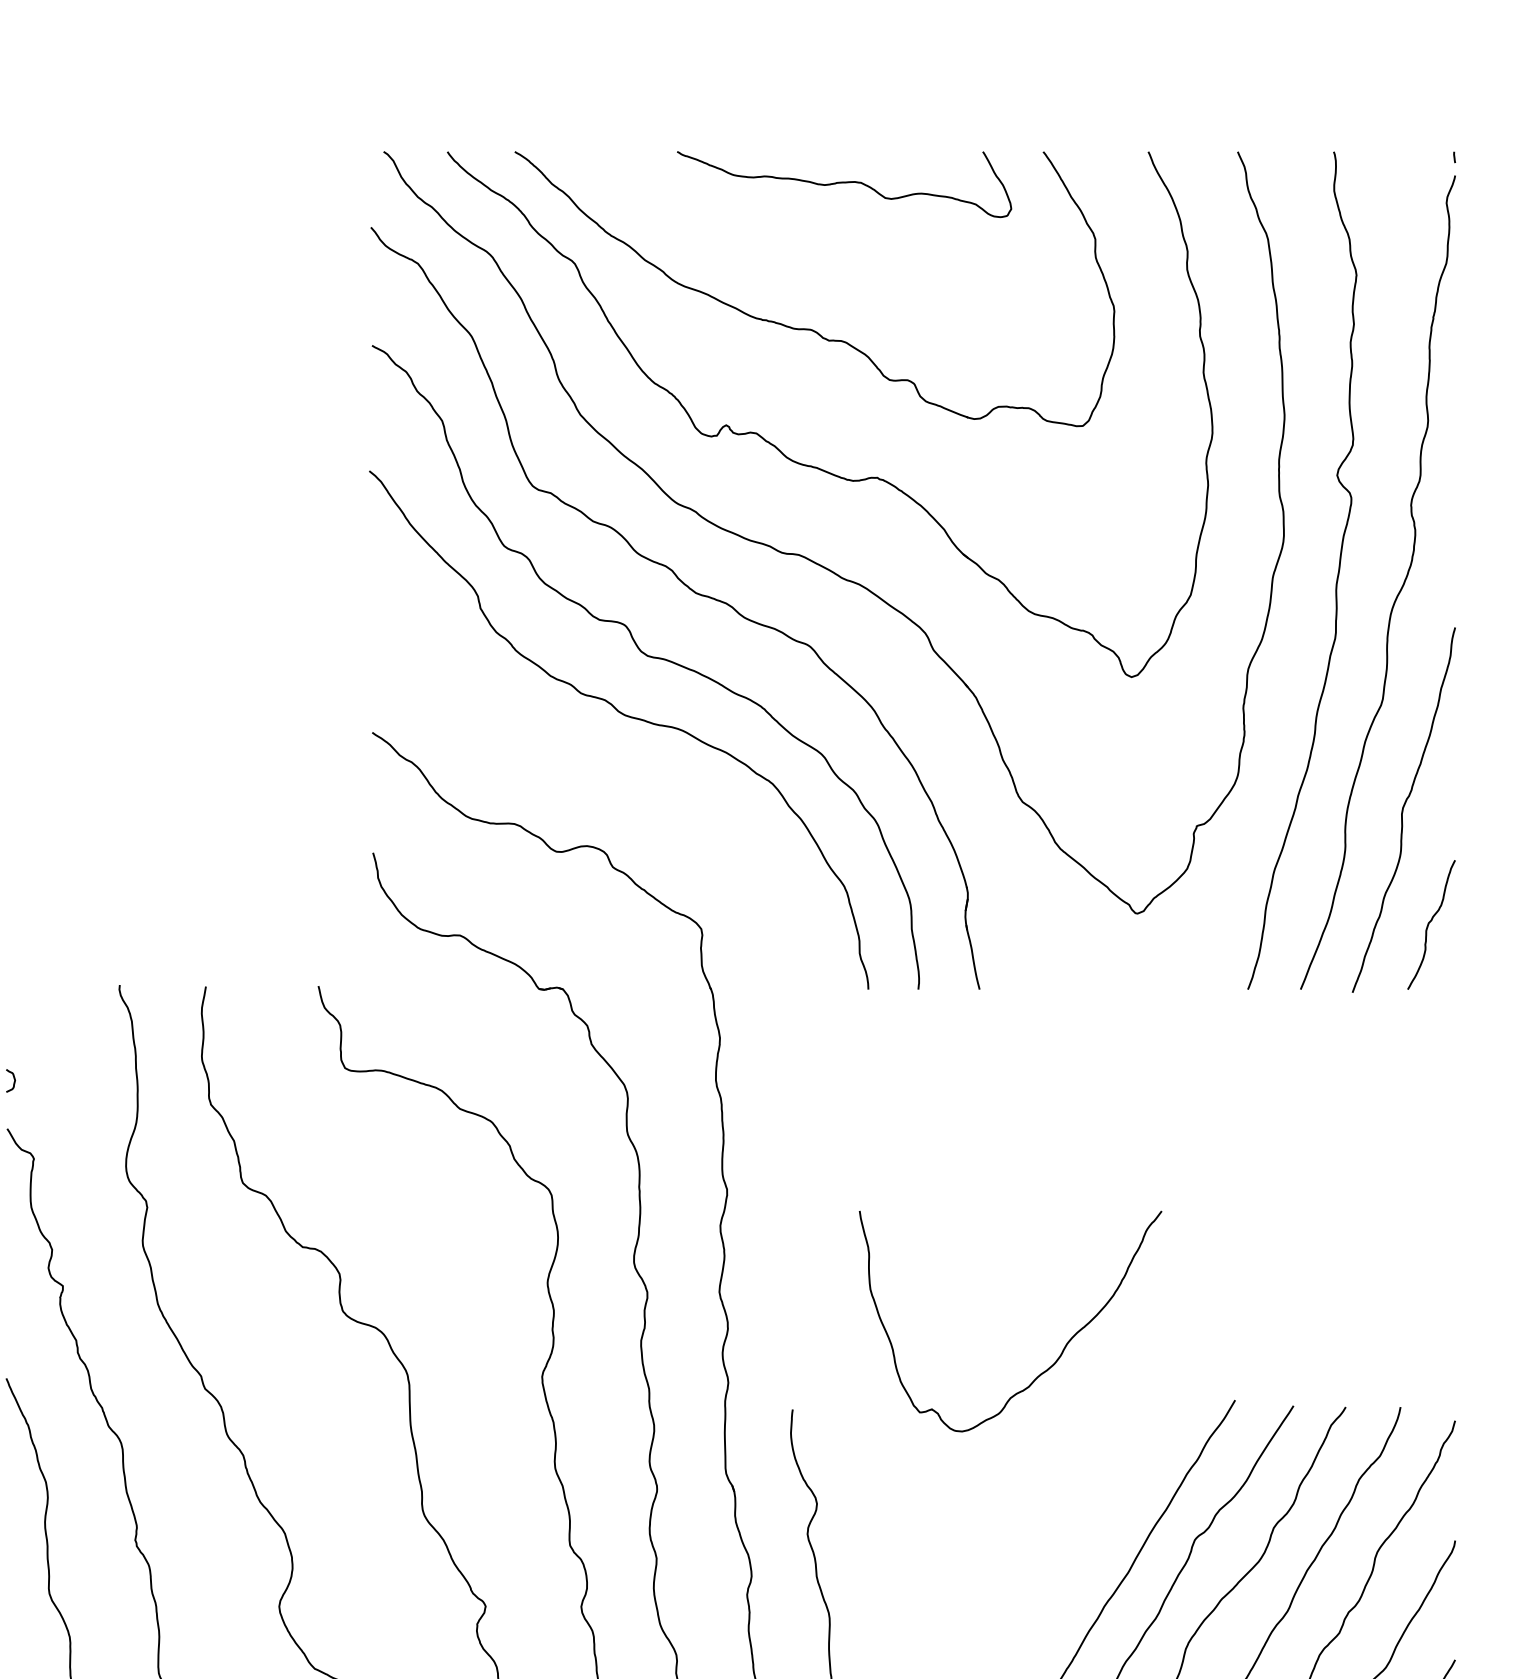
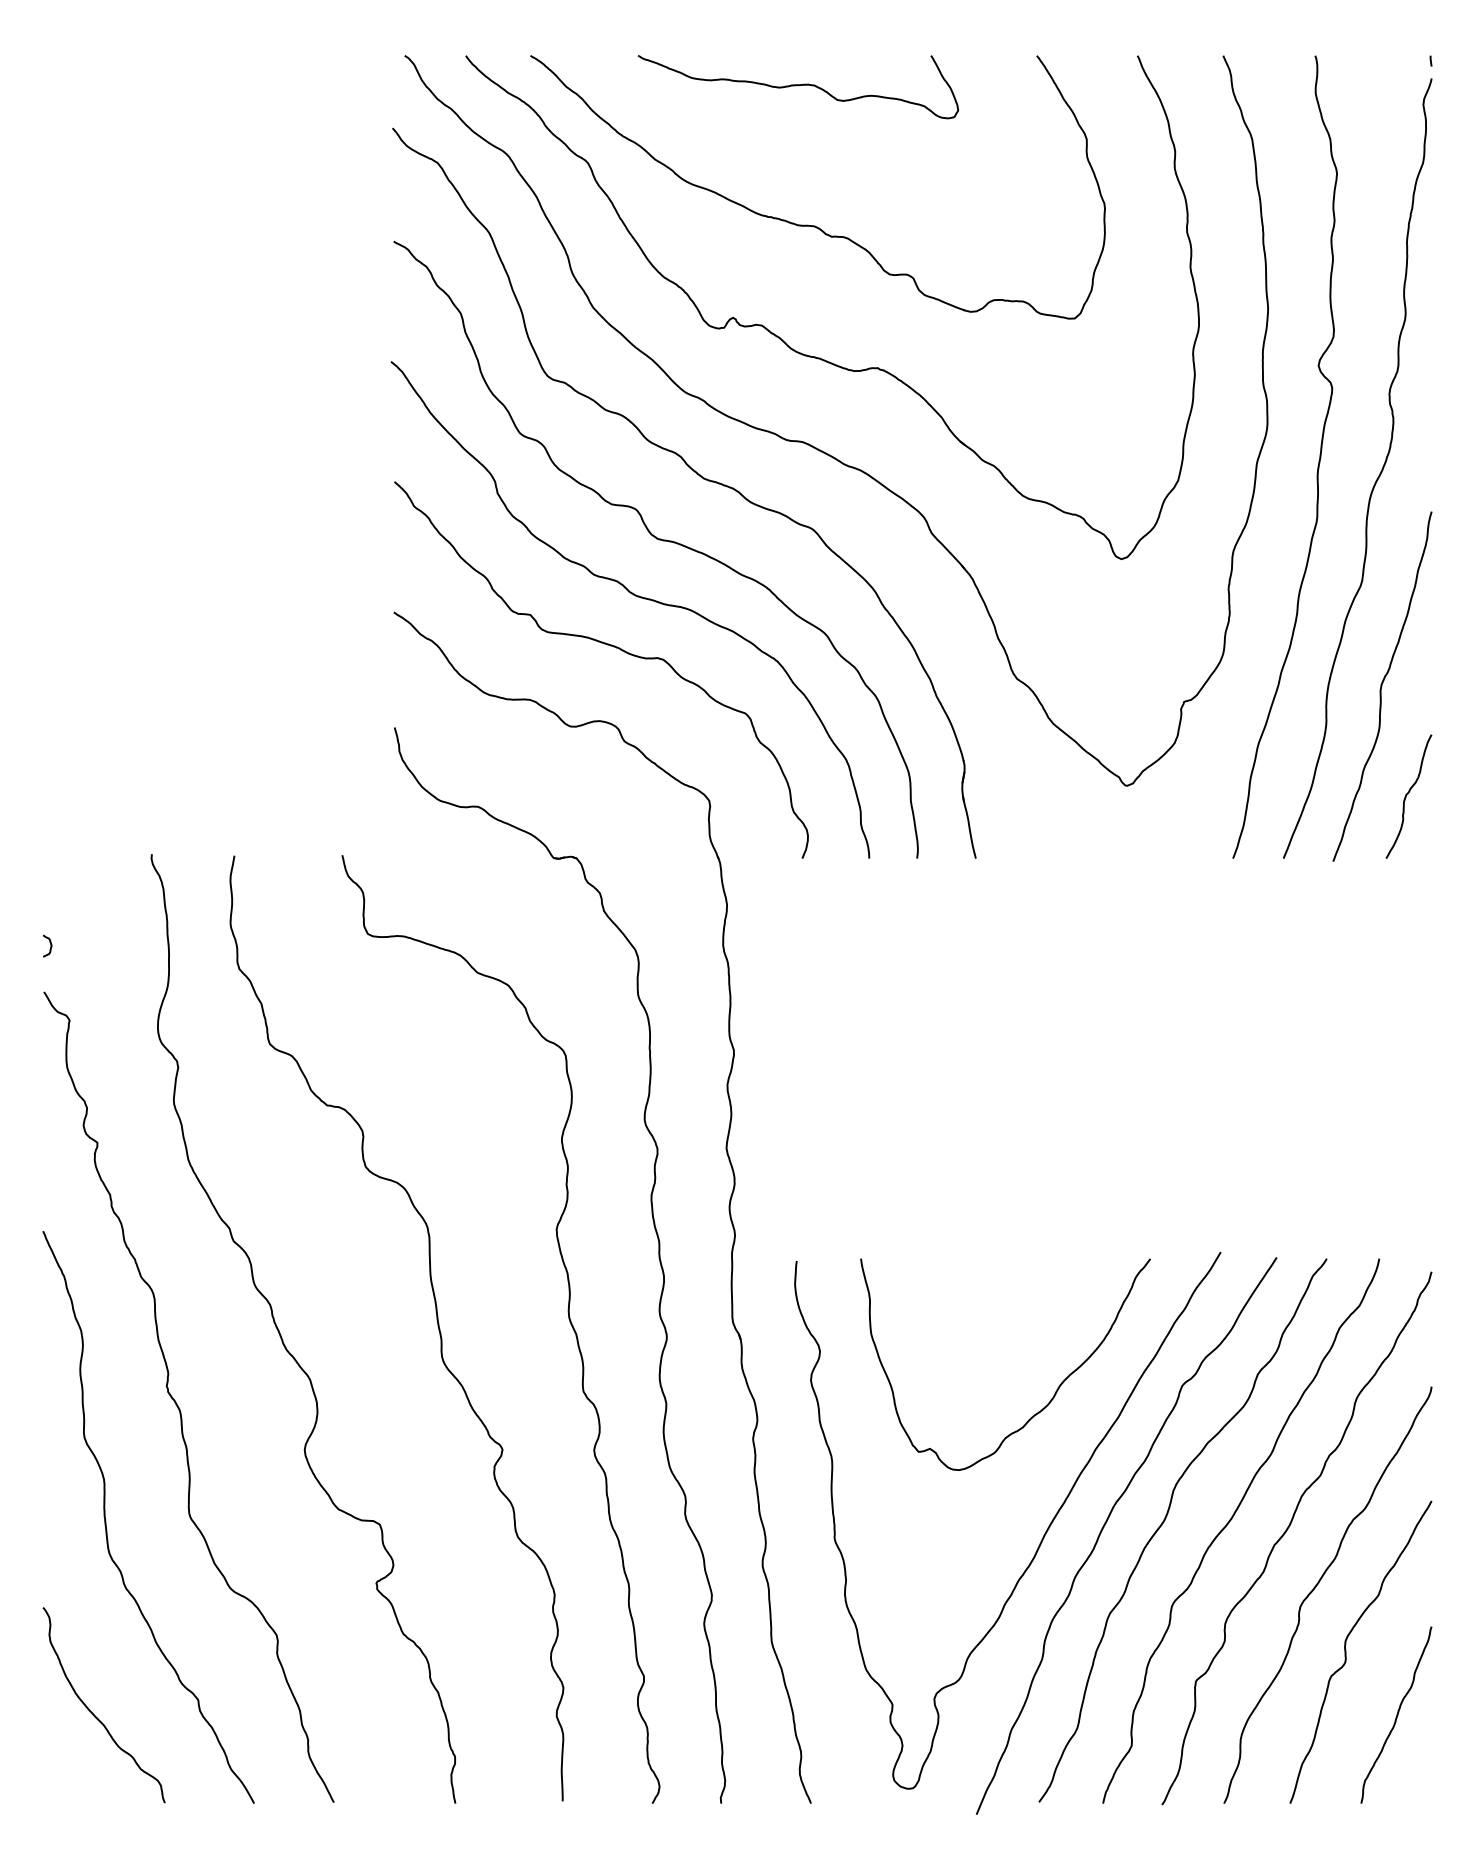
curve: (844, 183) -> (798, 86), moved
curve: (598, 768) -> (610, 646), added
curve: (1063, 1347) -> (1056, 1389), moved

